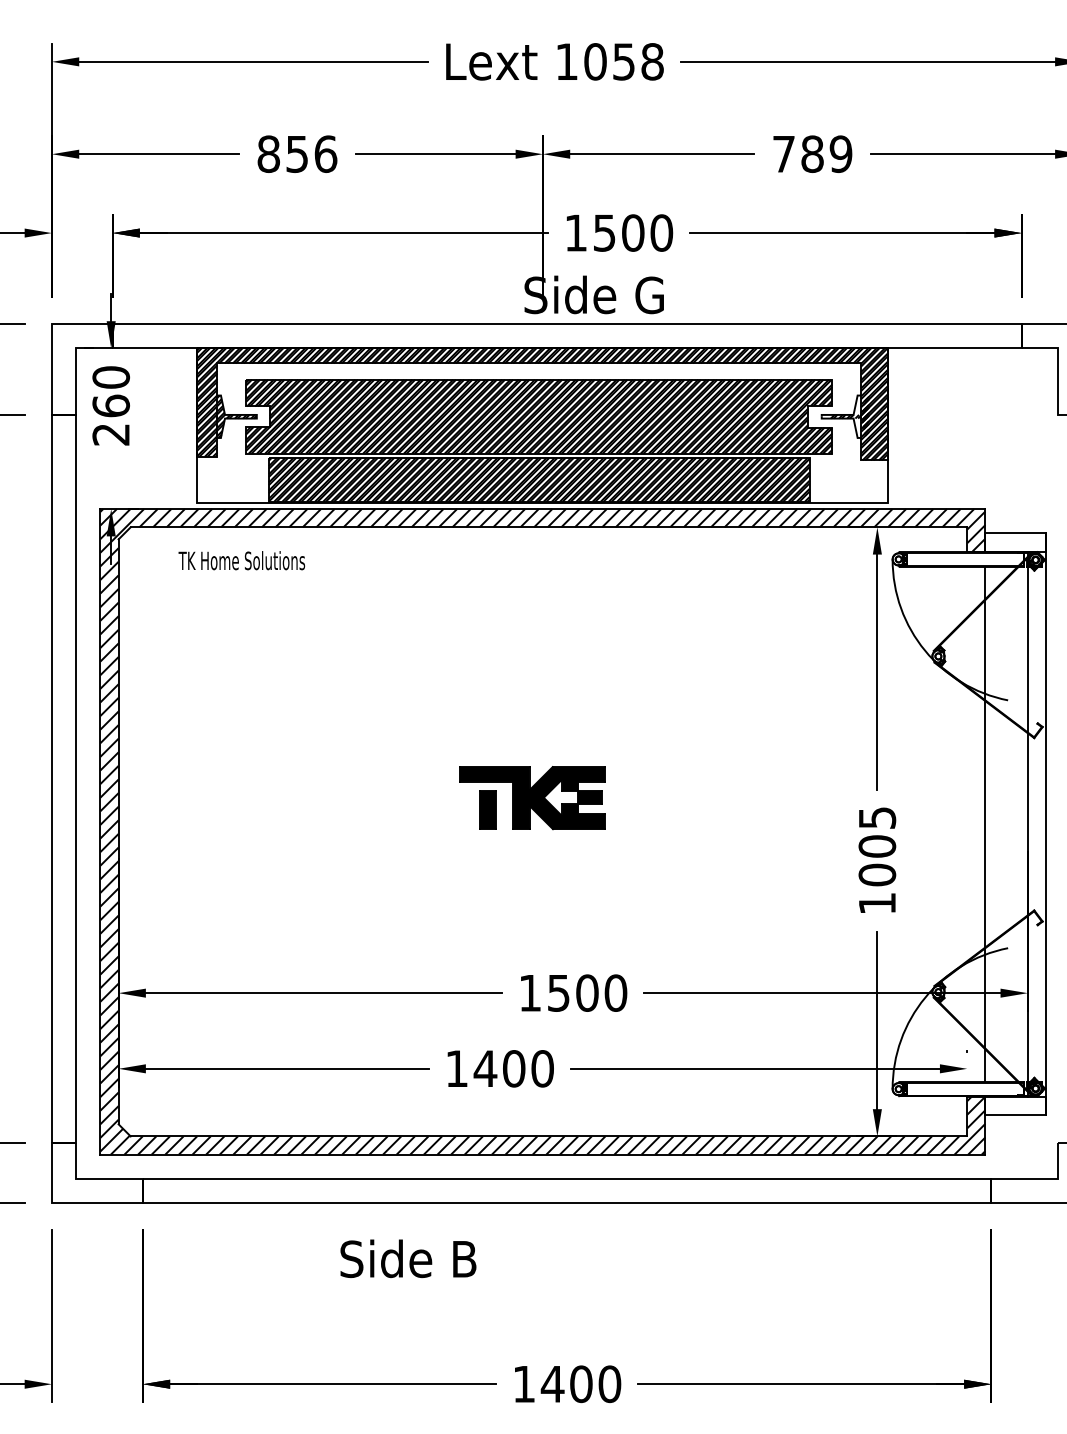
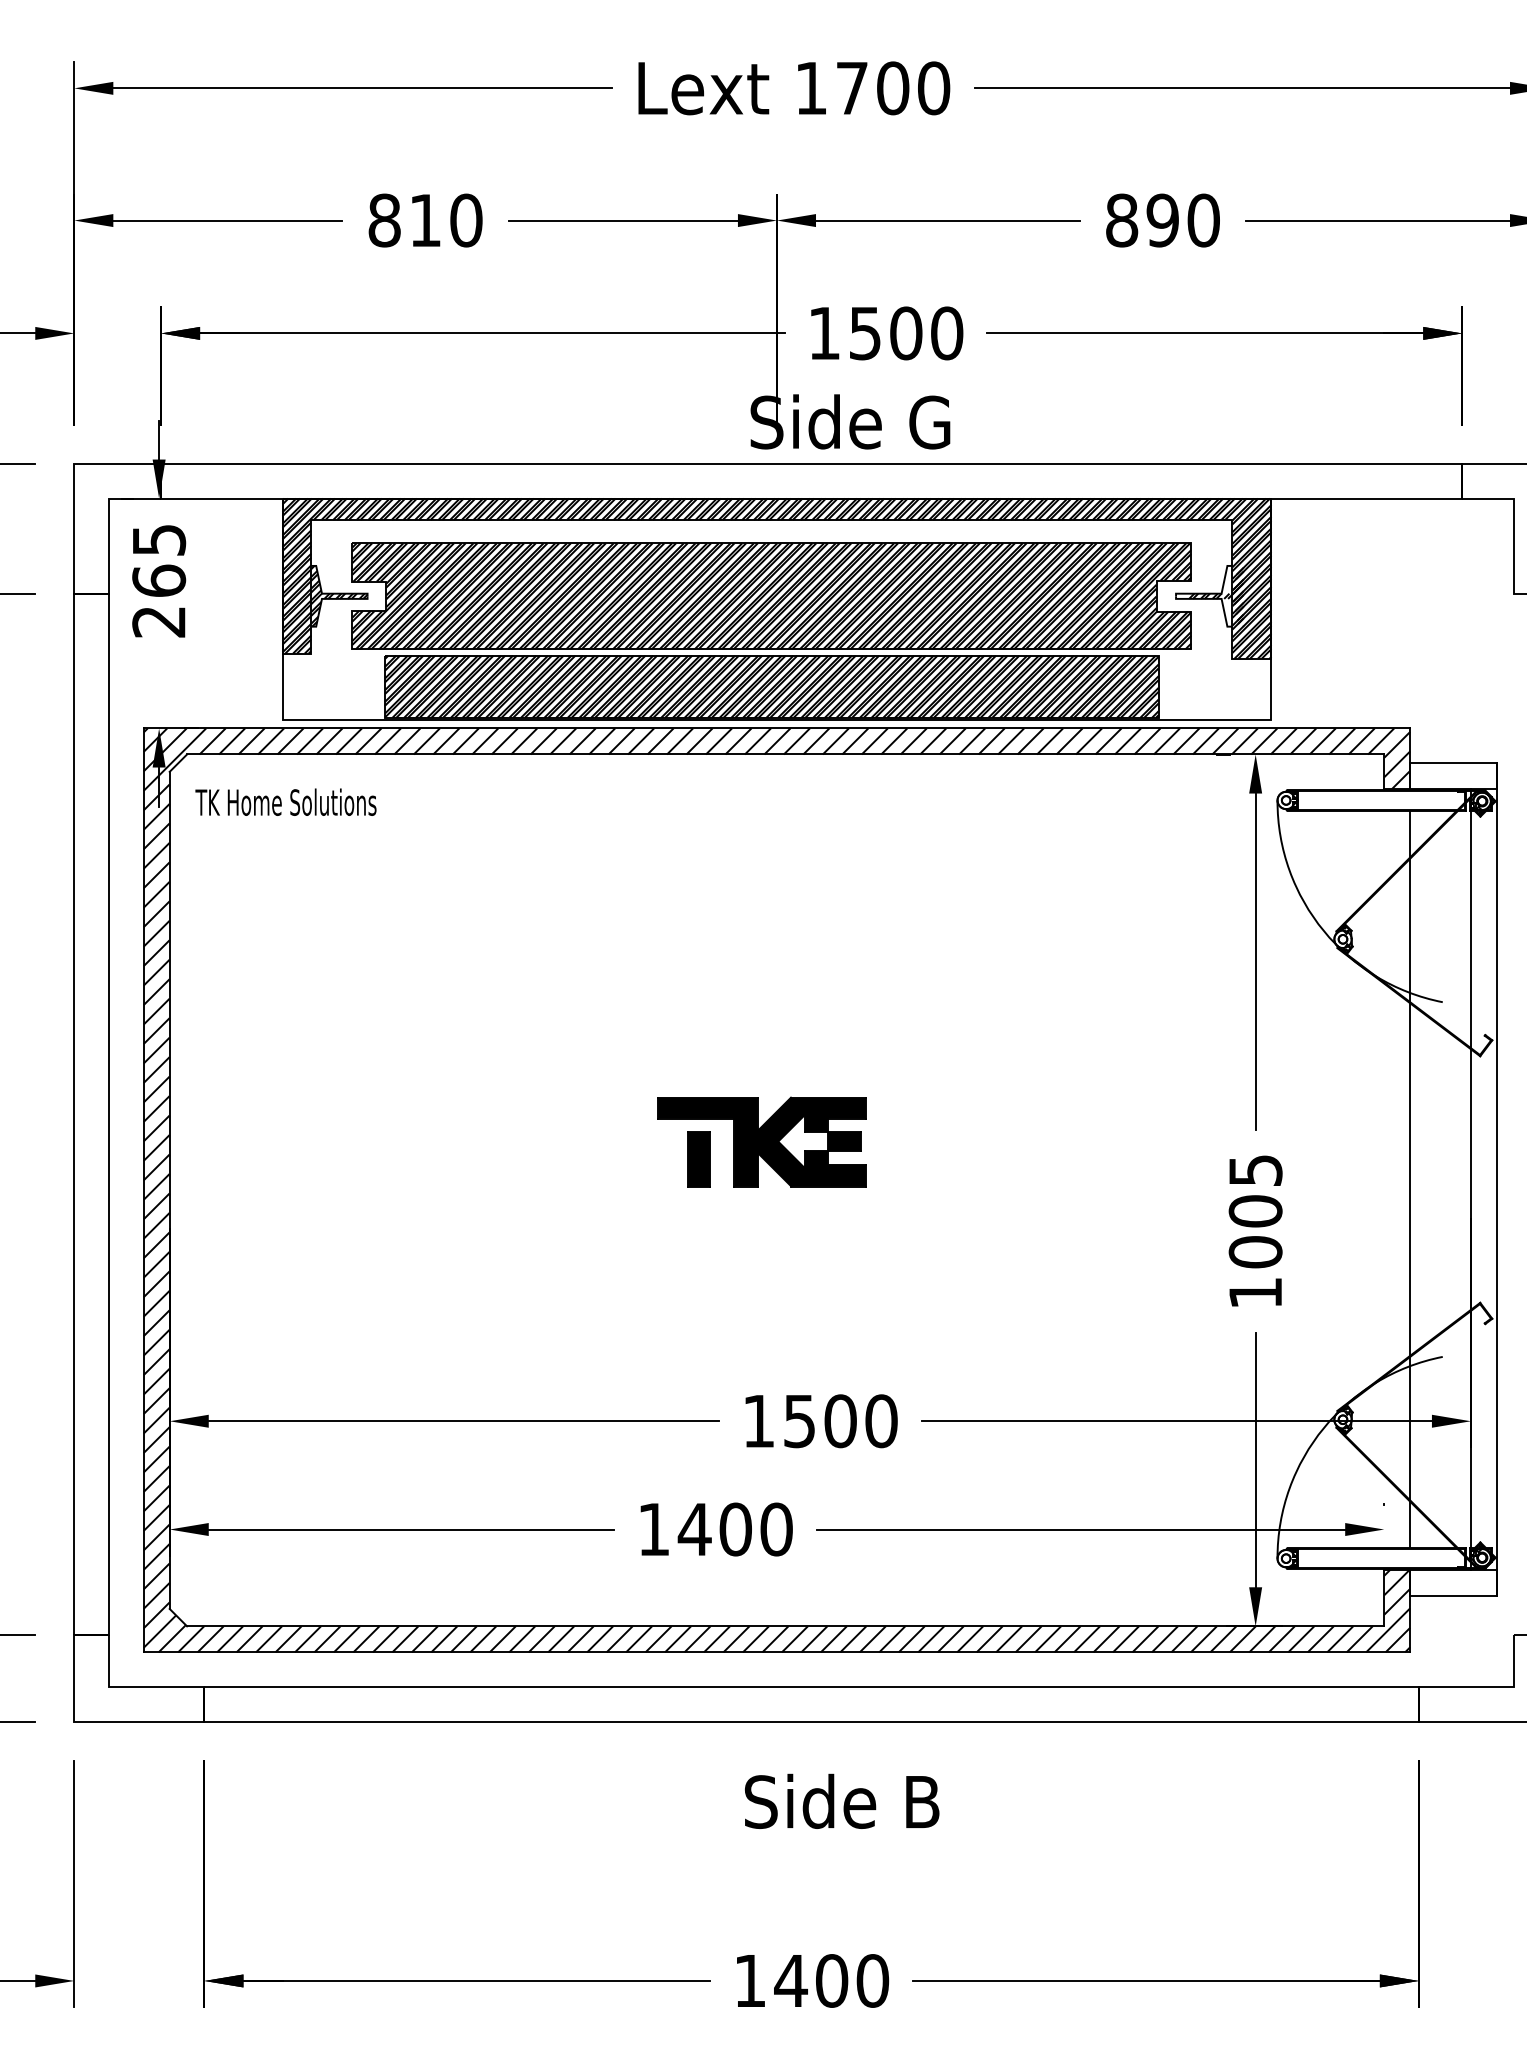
text: (623, 61) -> (892, 87), 1058 -> 1700
text: (311, 153) -> (445, 219), 856 -> 810
text: (812, 154) -> (1162, 220), 789 -> 890
text: (111, 377) -> (159, 540), 260 -> 265
text: (241, 560) -> (285, 802), moved
text: (408, 1258) -> (842, 1800), moved

